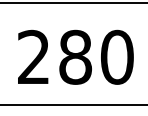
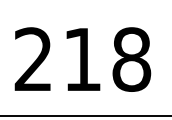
text: (96, 56) -> (107, 58), 280 -> 218

